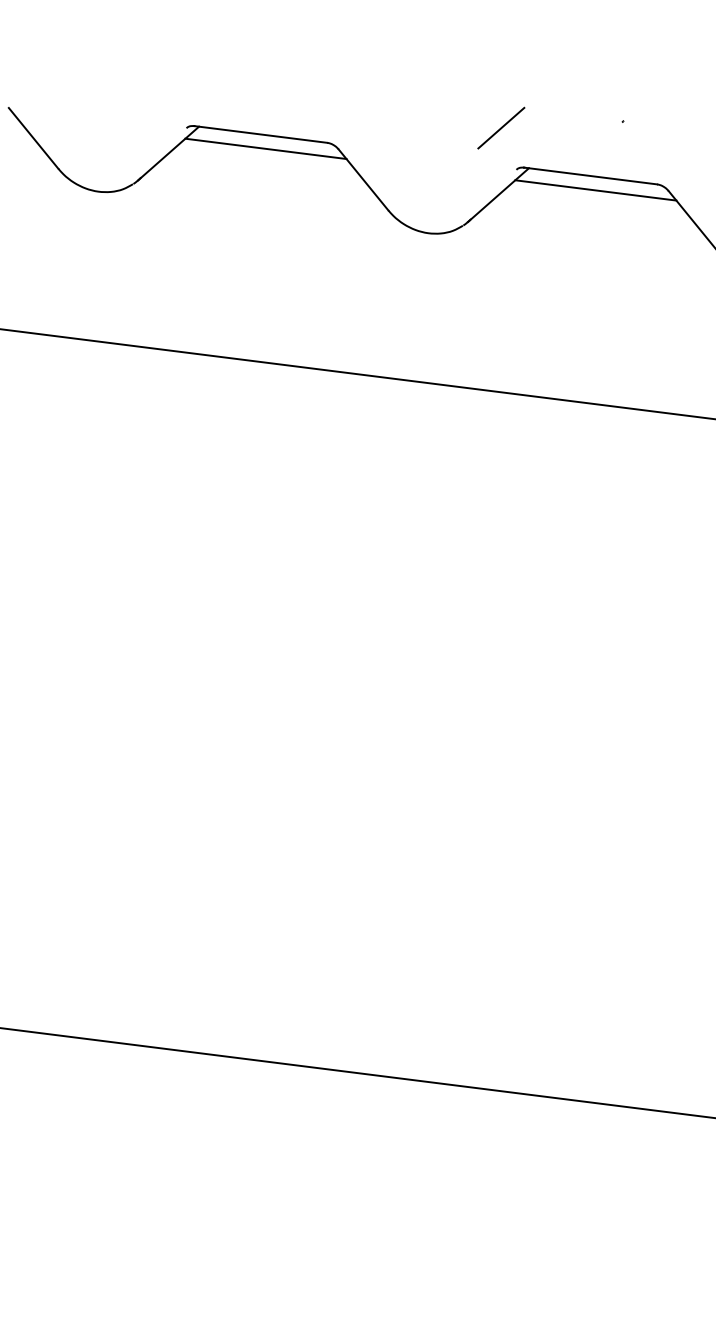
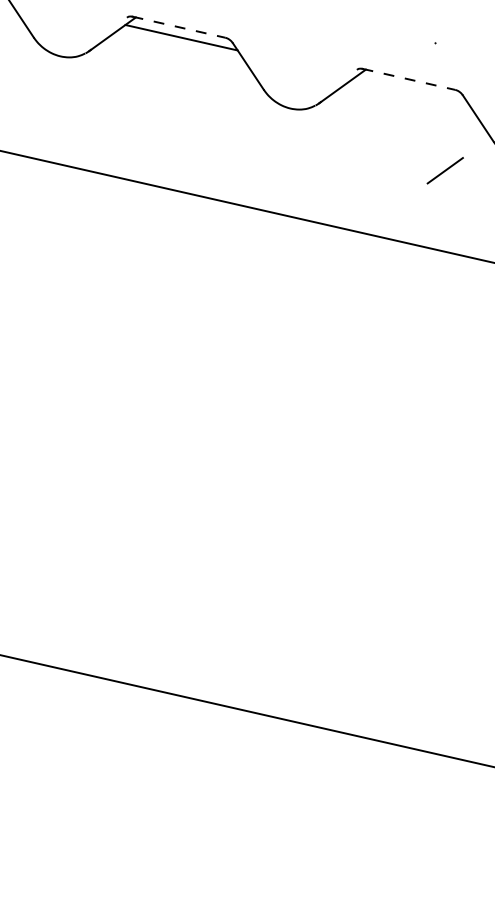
line: (501, 127) -> (445, 170), moved
line: (260, 134) -> (178, 27), solid -> dashed
line: (590, 176) -> (408, 79), solid -> dashed
line: (595, 190) -> (411, 89), removed

